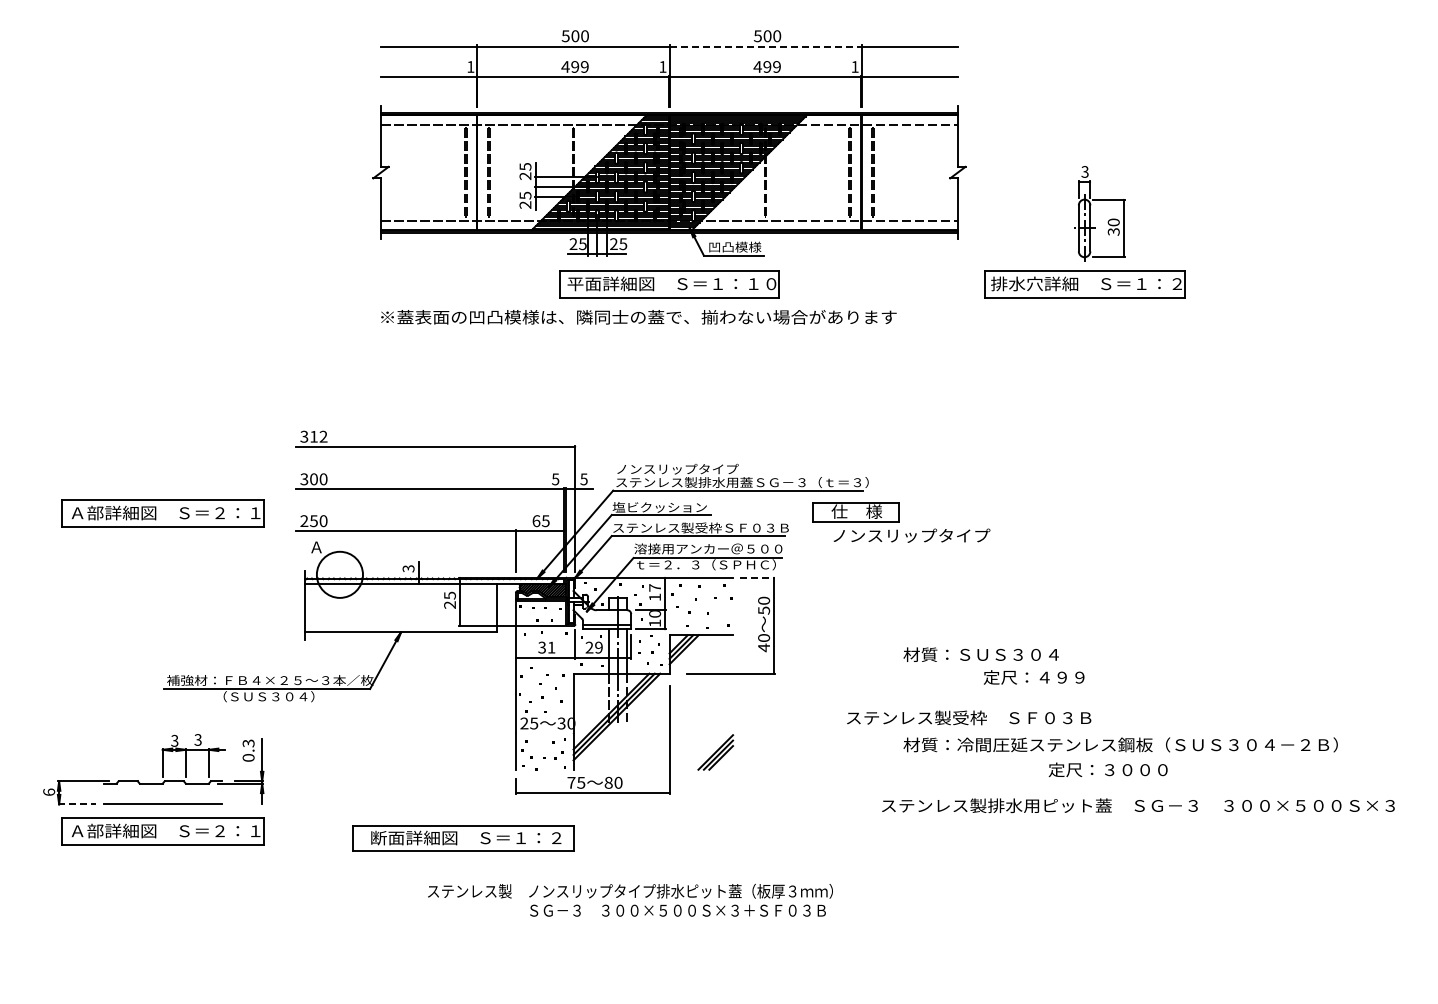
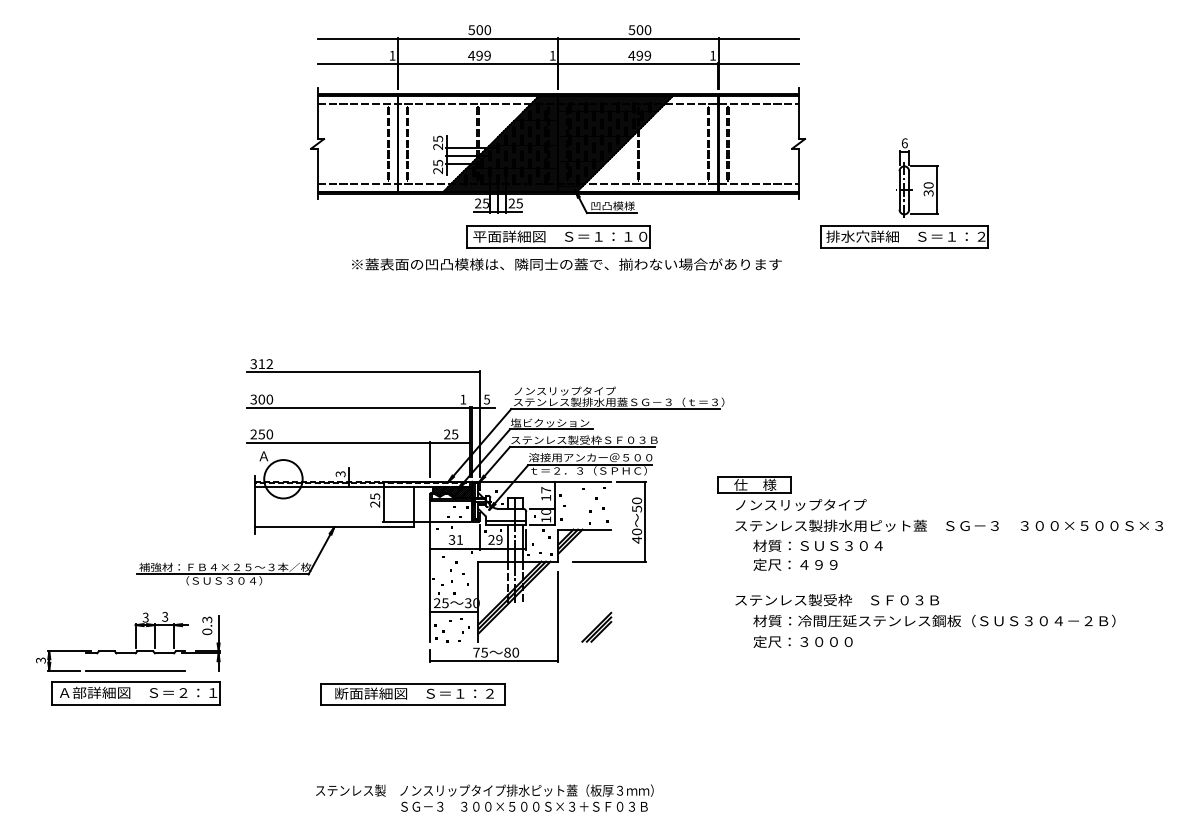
line: (766, 46) -> (639, 38), dashed -> solid
text: (1084, 171) -> (904, 142), 3 -> 6
text: (638, 317) -> (566, 264), moved
text: (555, 479) -> (463, 399), 5 -> 1
part: (162, 513) -> (135, 428), removed
text: (536, 521) -> (447, 434), 65 -> 25
part: (901, 522) -> (792, 493), moved
line: (757, 577) -> (631, 481), dashed -> solid
text: (1033, 677) -> (795, 564), moved
text: (969, 717) -> (837, 599), moved
line: (544, 733) -> (454, 611), added
text: (1107, 769) -> (802, 641), moved
text: (49, 791) -> (41, 659), 6 -> 3
line: (76, 804) -> (63, 670), dashed -> solid
text: (1138, 805) -> (949, 525), moved
part: (463, 838) -> (412, 694), moved
text: (630, 900) -> (484, 798), moved

